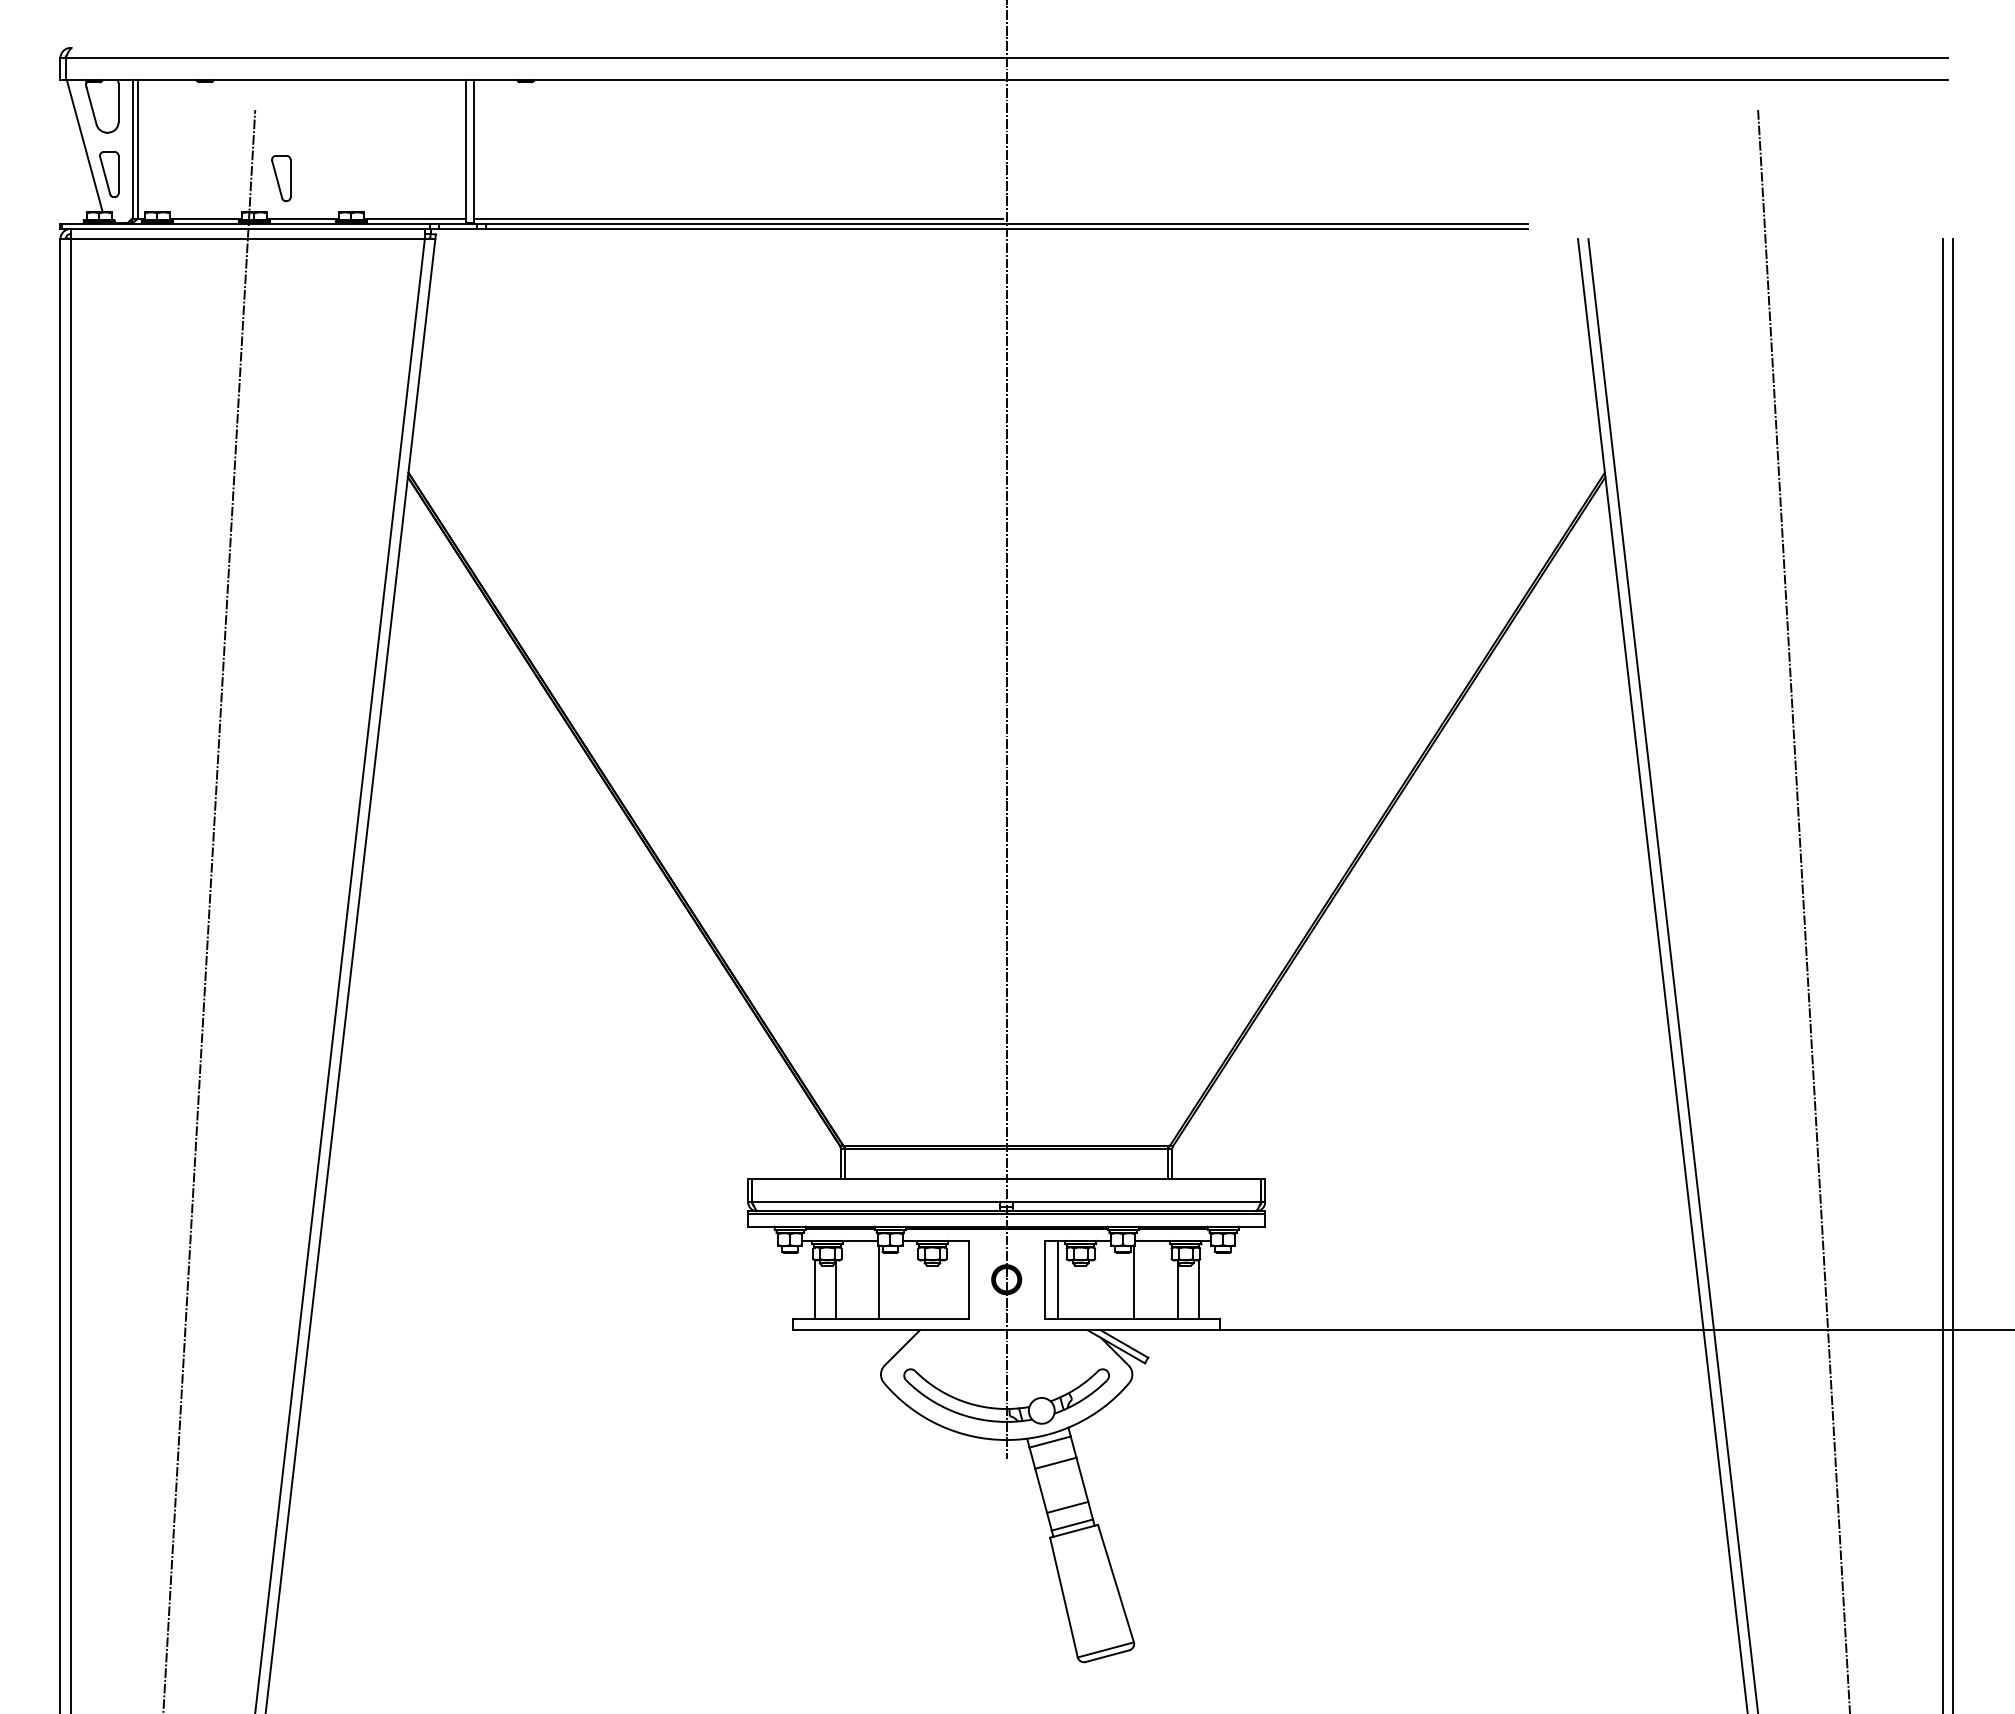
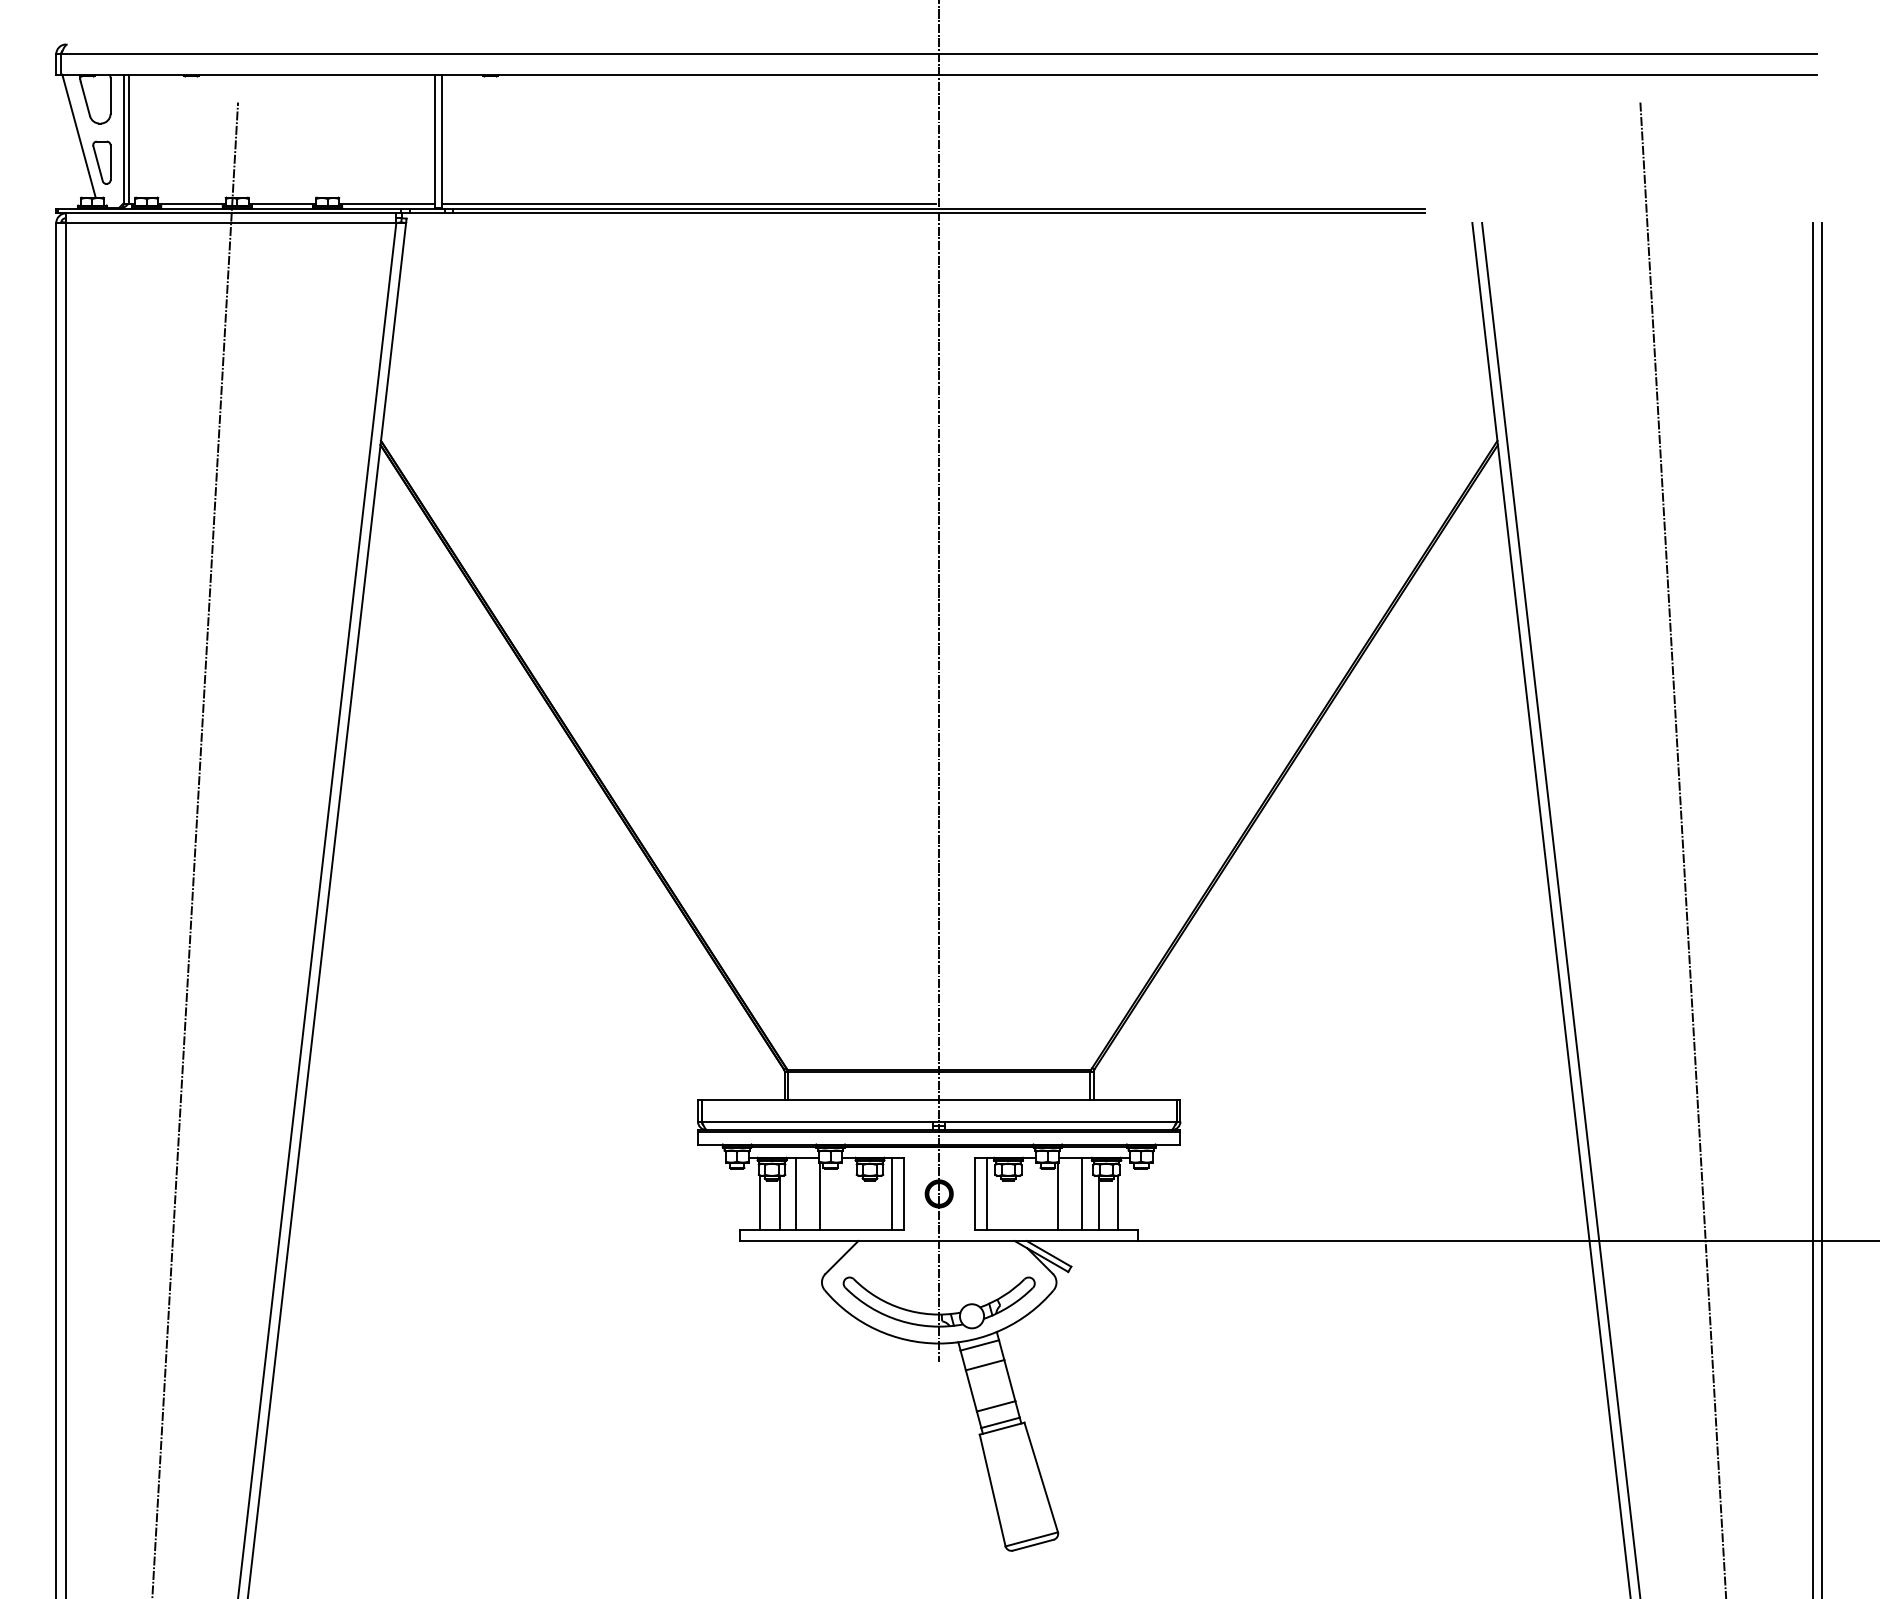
part: (281, 178) -> (262, 166), removed
line: (853, 1279) -> (796, 1193), added
line: (955, 1279) -> (891, 1193), added
line: (1159, 1279) -> (1081, 1193), added

